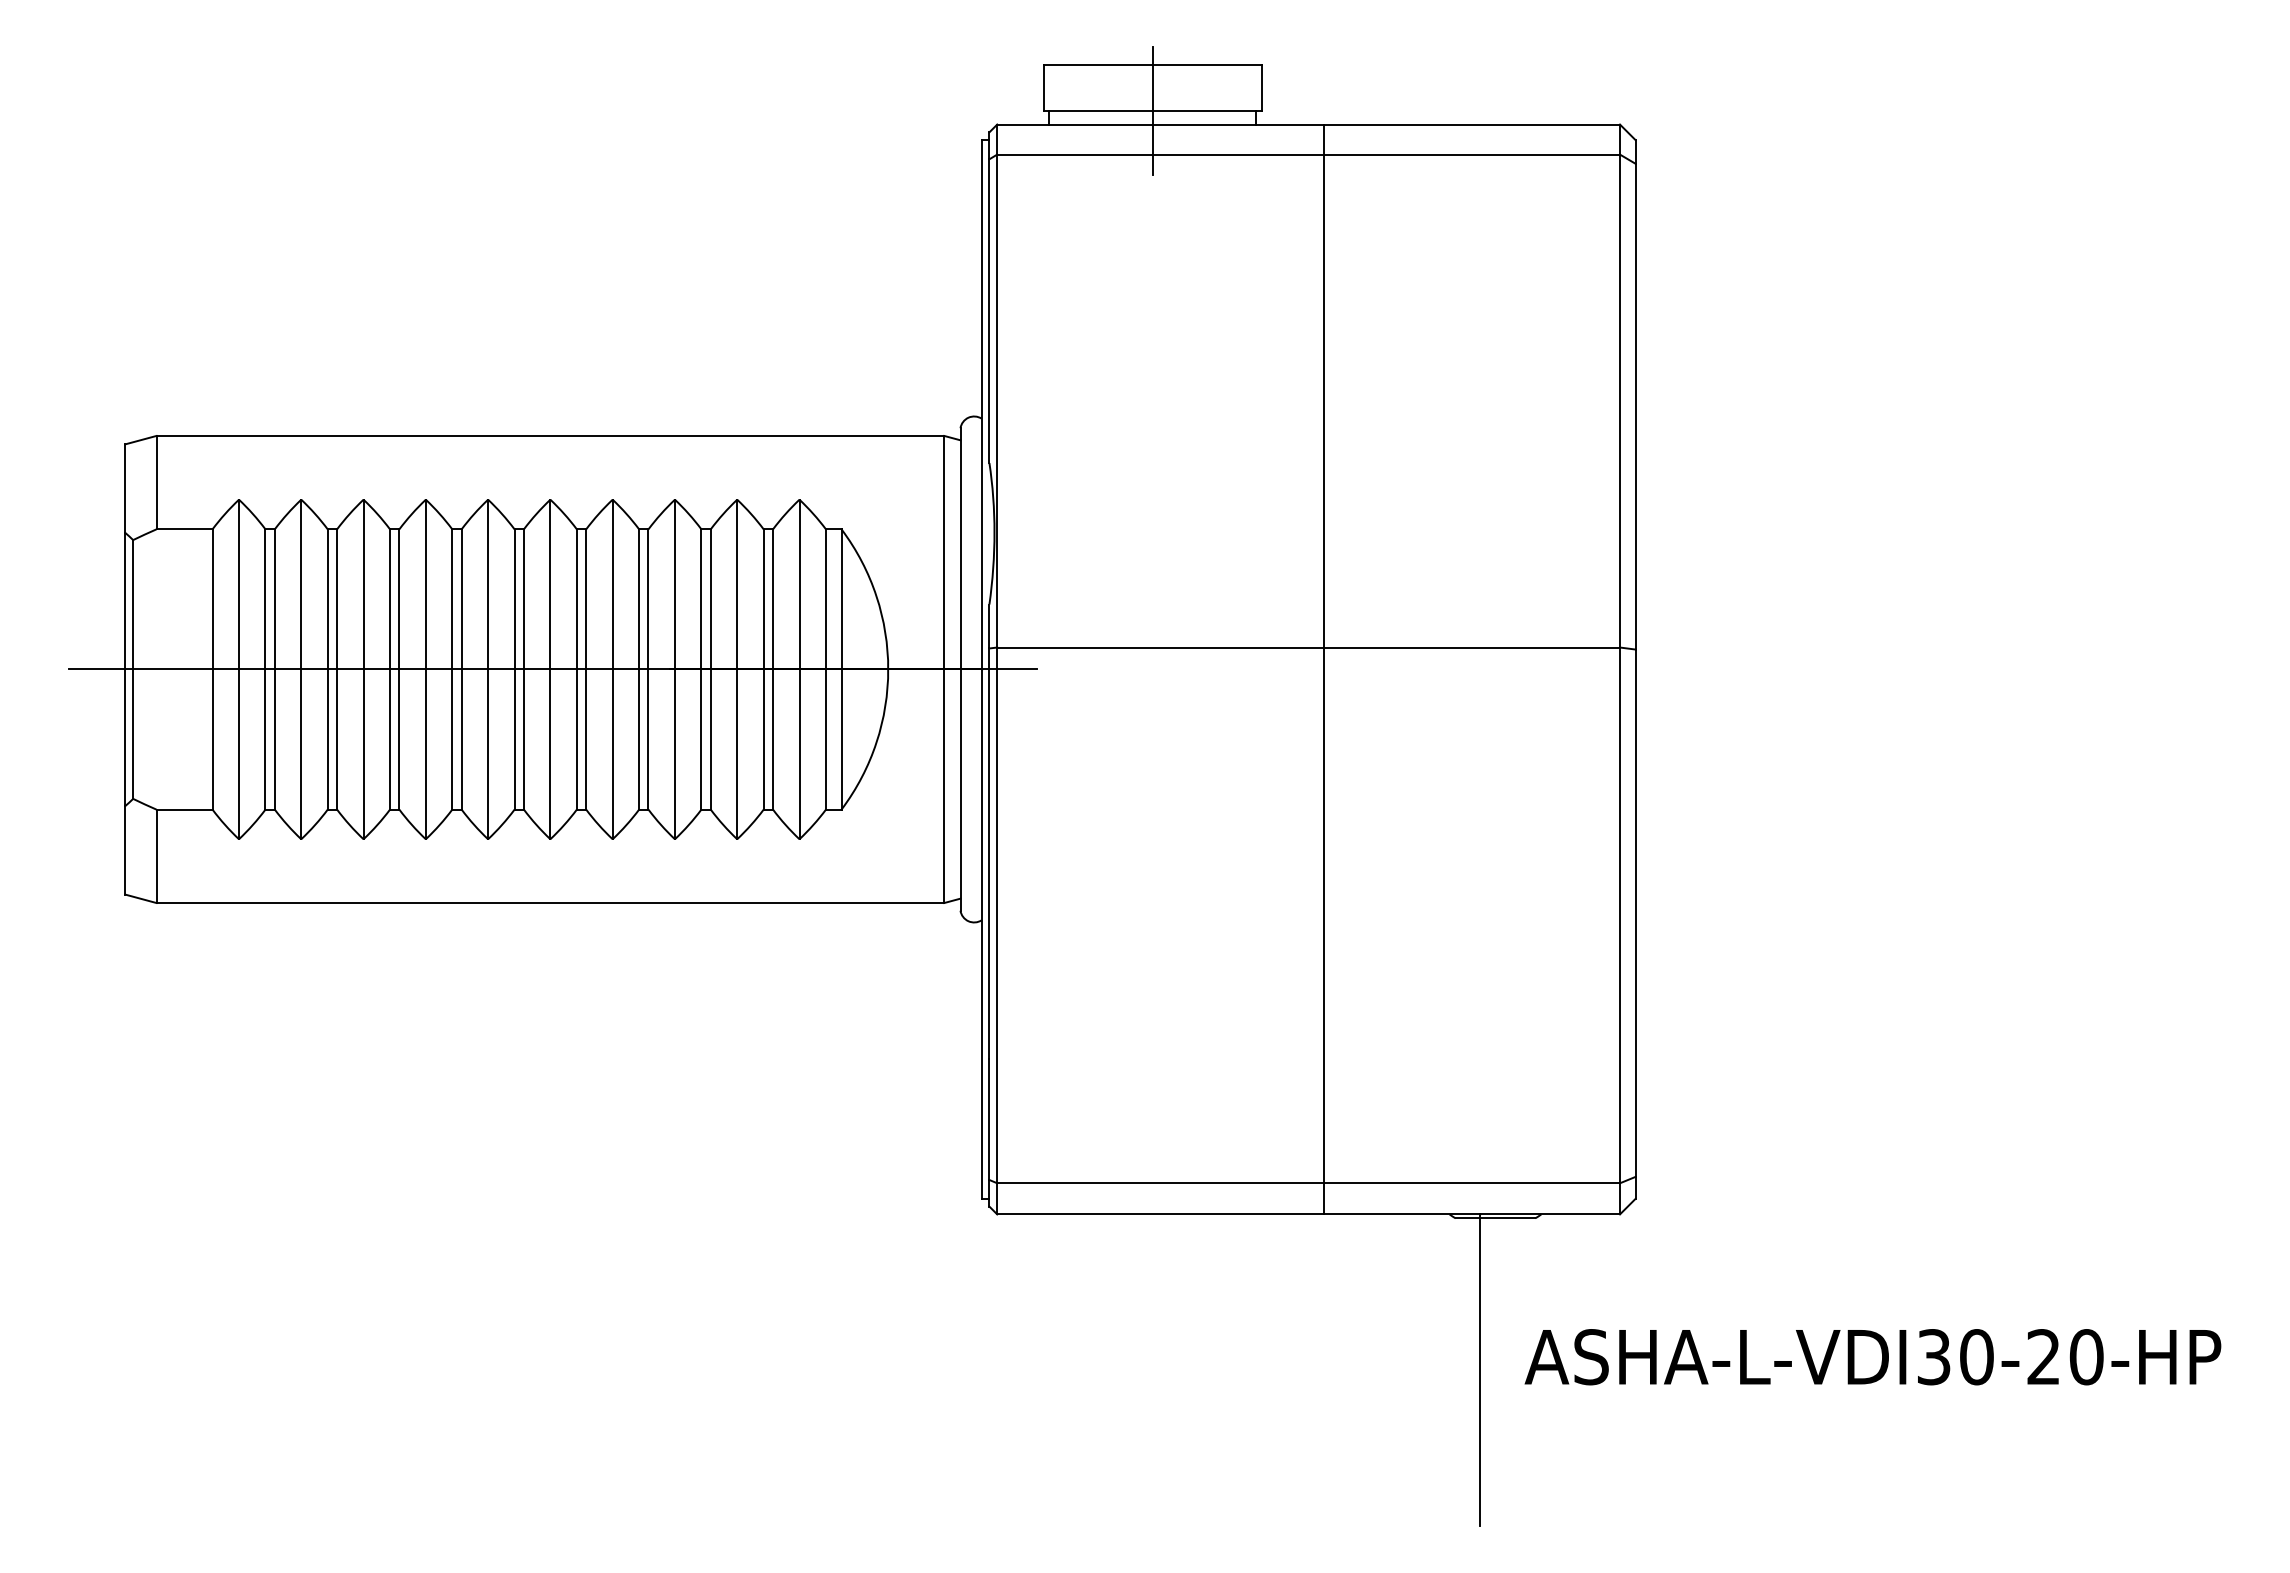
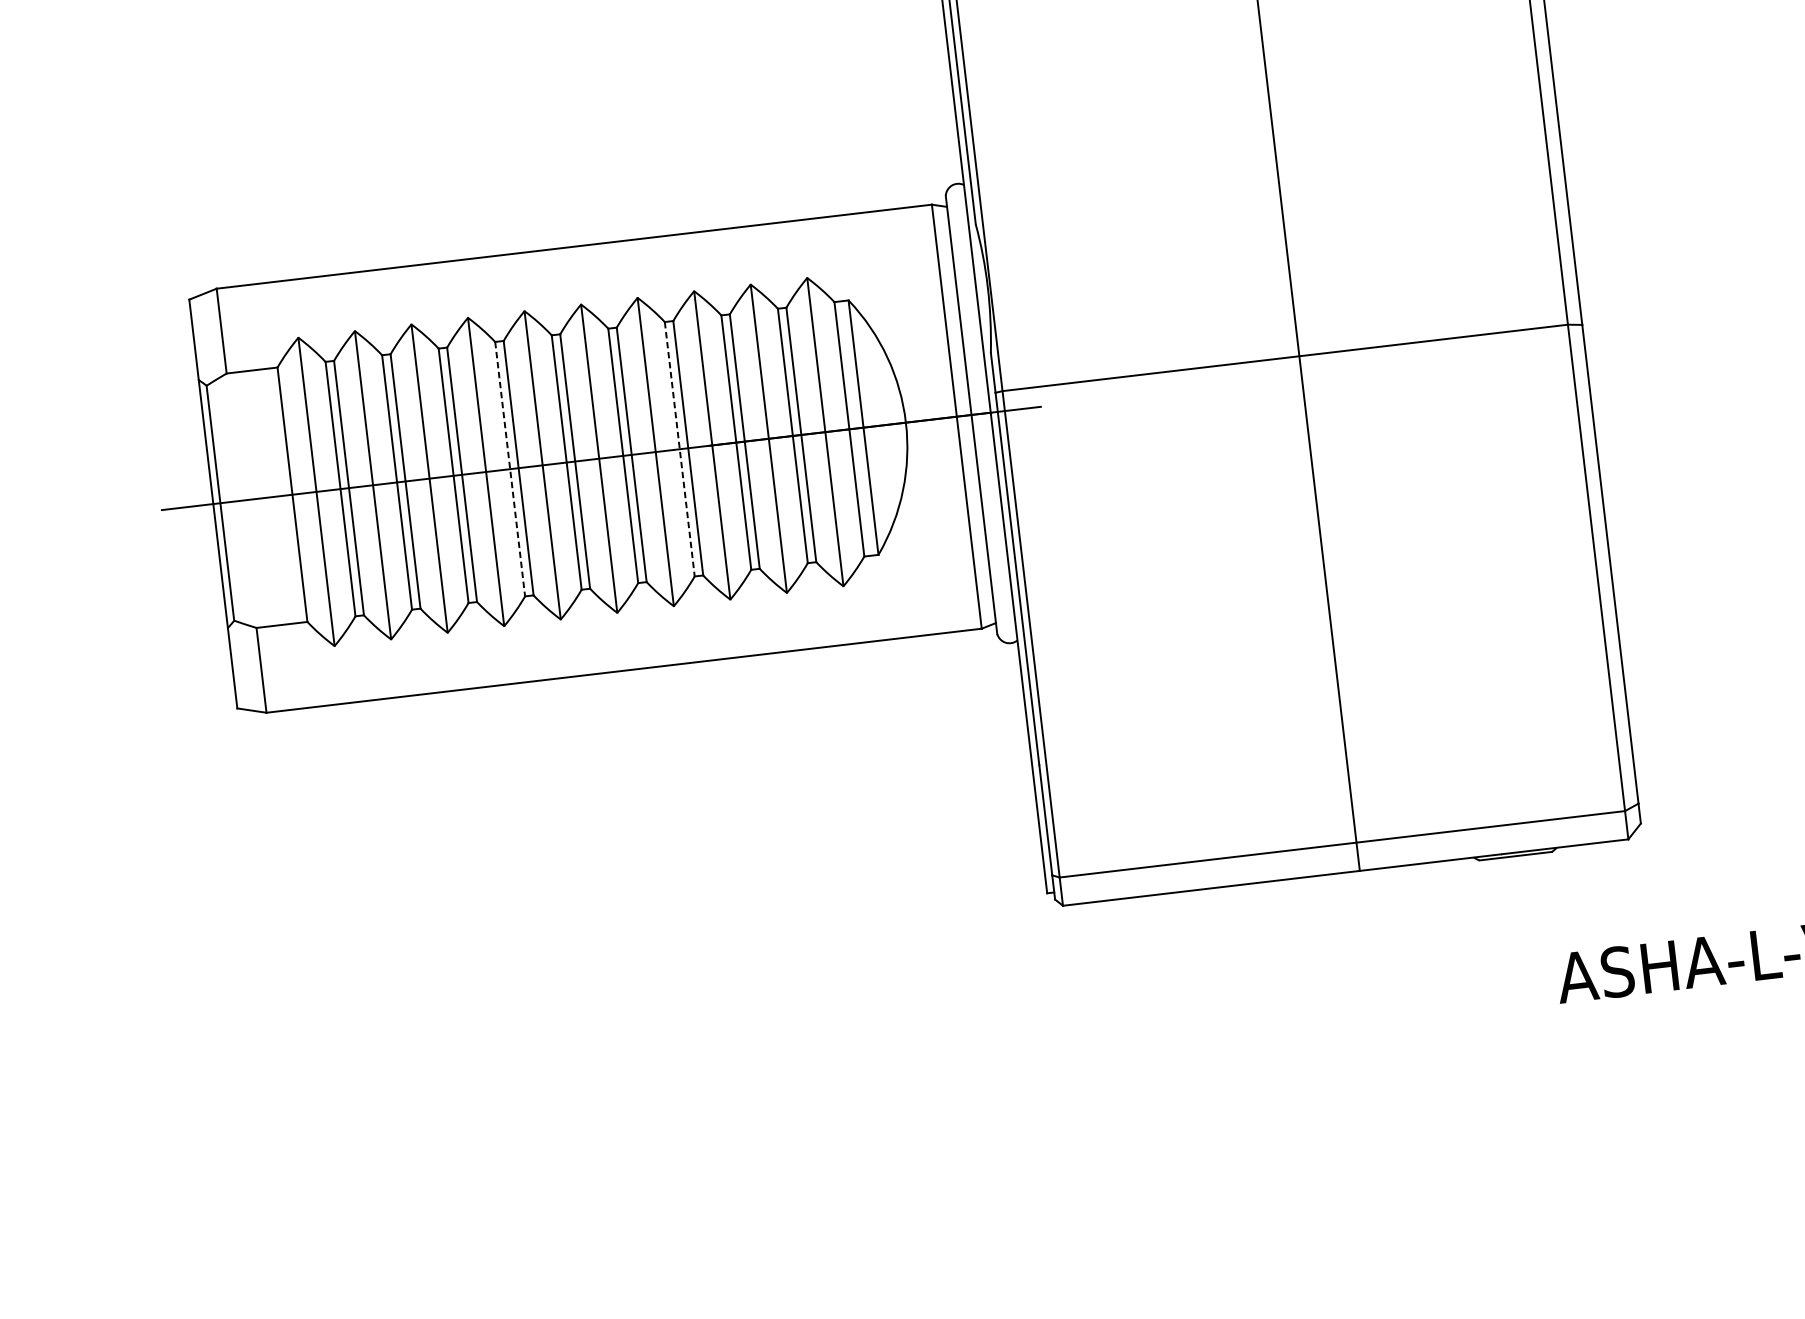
line: (452, 669) -> (510, 469), solid -> dashed
line: (639, 669) -> (680, 449), solid -> dashed
line: (1479, 1369) -> (1517, 995), removed

